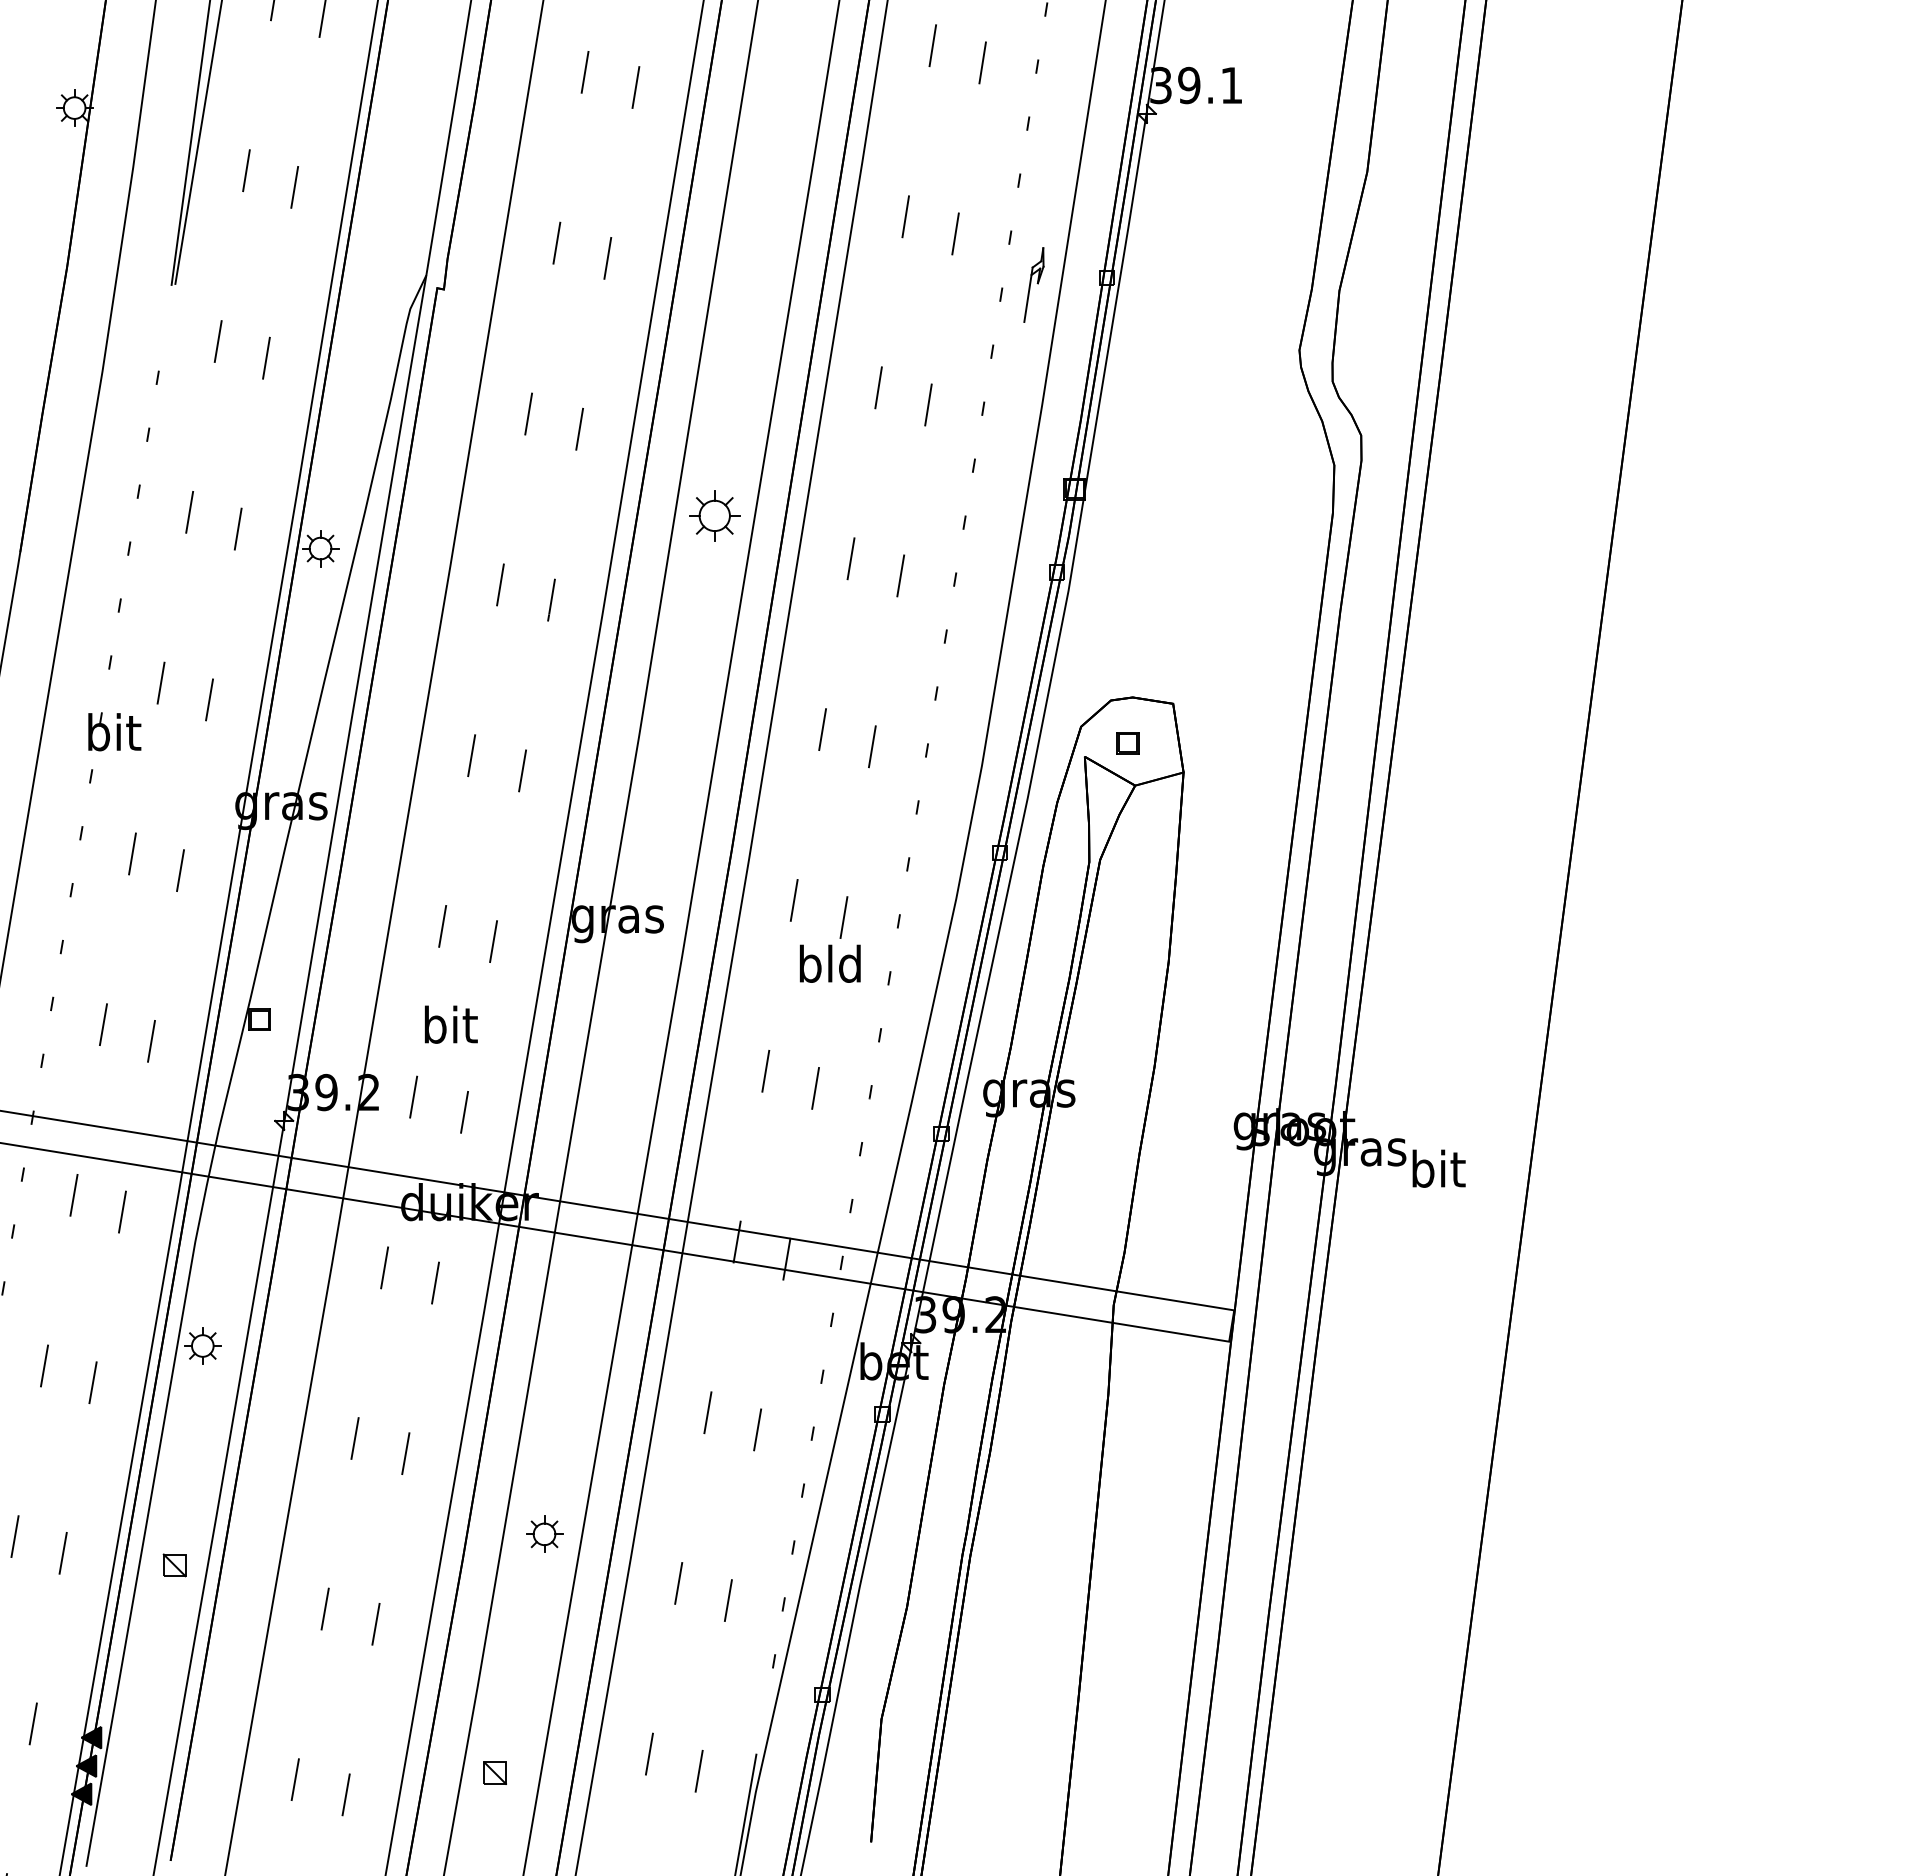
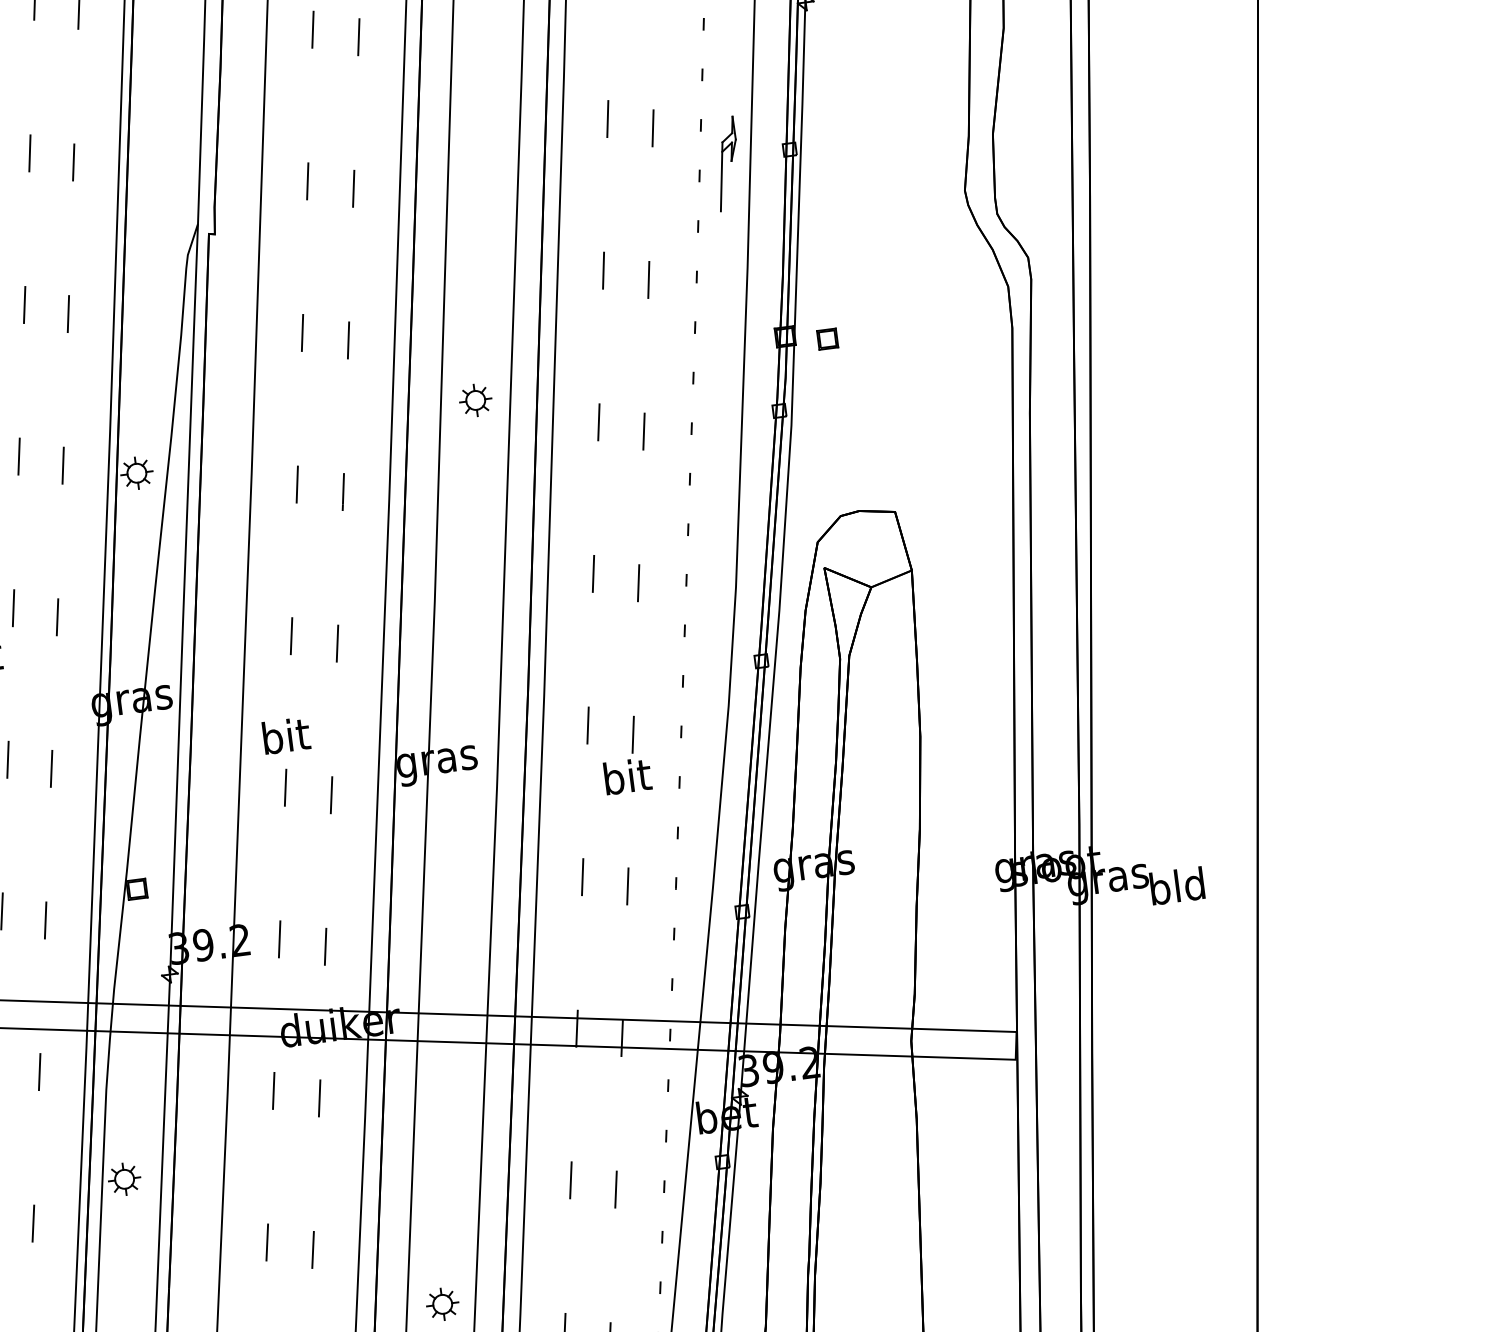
part: (1033, 284) -> (726, 163), size x1.43
part: (714, 515) -> (475, 400), size x0.71
part: (1127, 743) -> (827, 339), moved
text: (829, 963) -> (625, 776), bld -> bit
text: (451, 1024) -> (286, 735), moved
text: (1437, 1168) -> (1177, 885), bit -> bld

